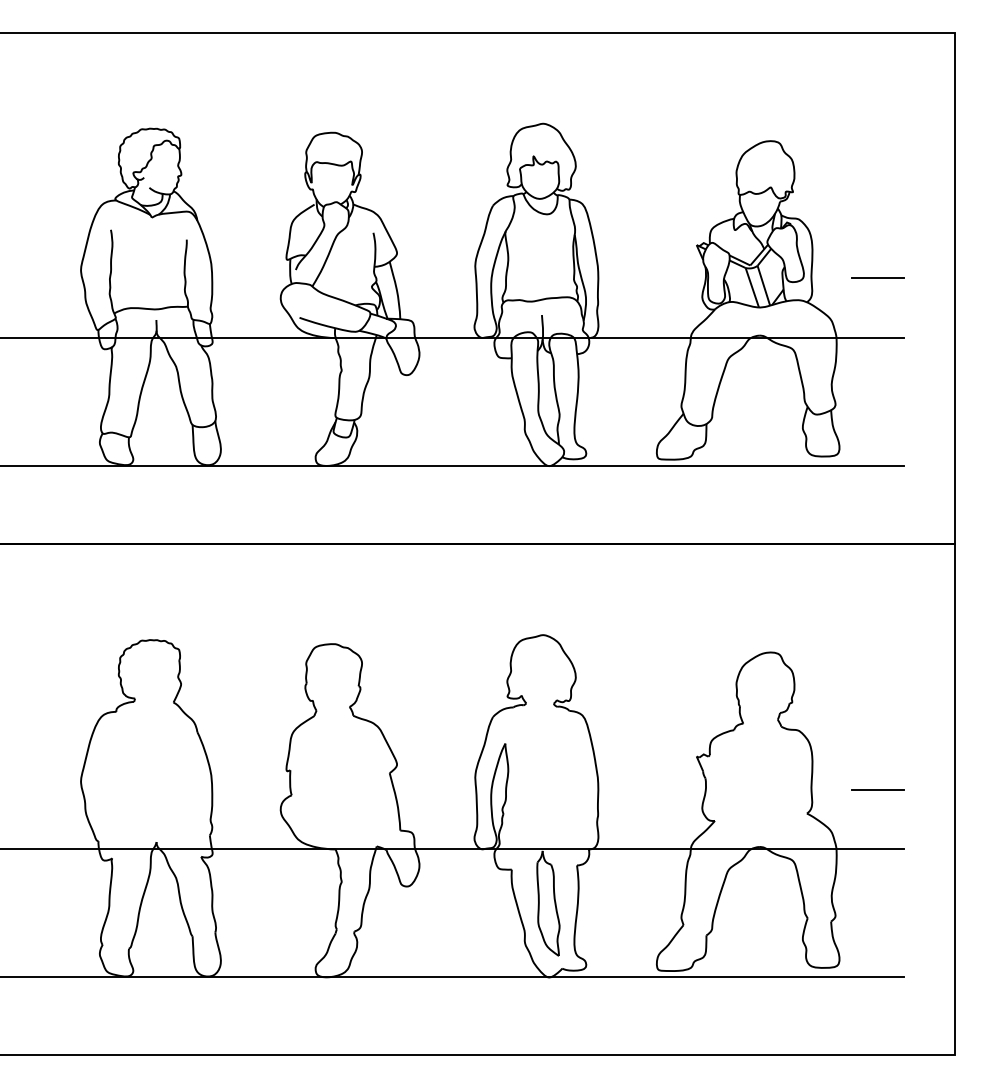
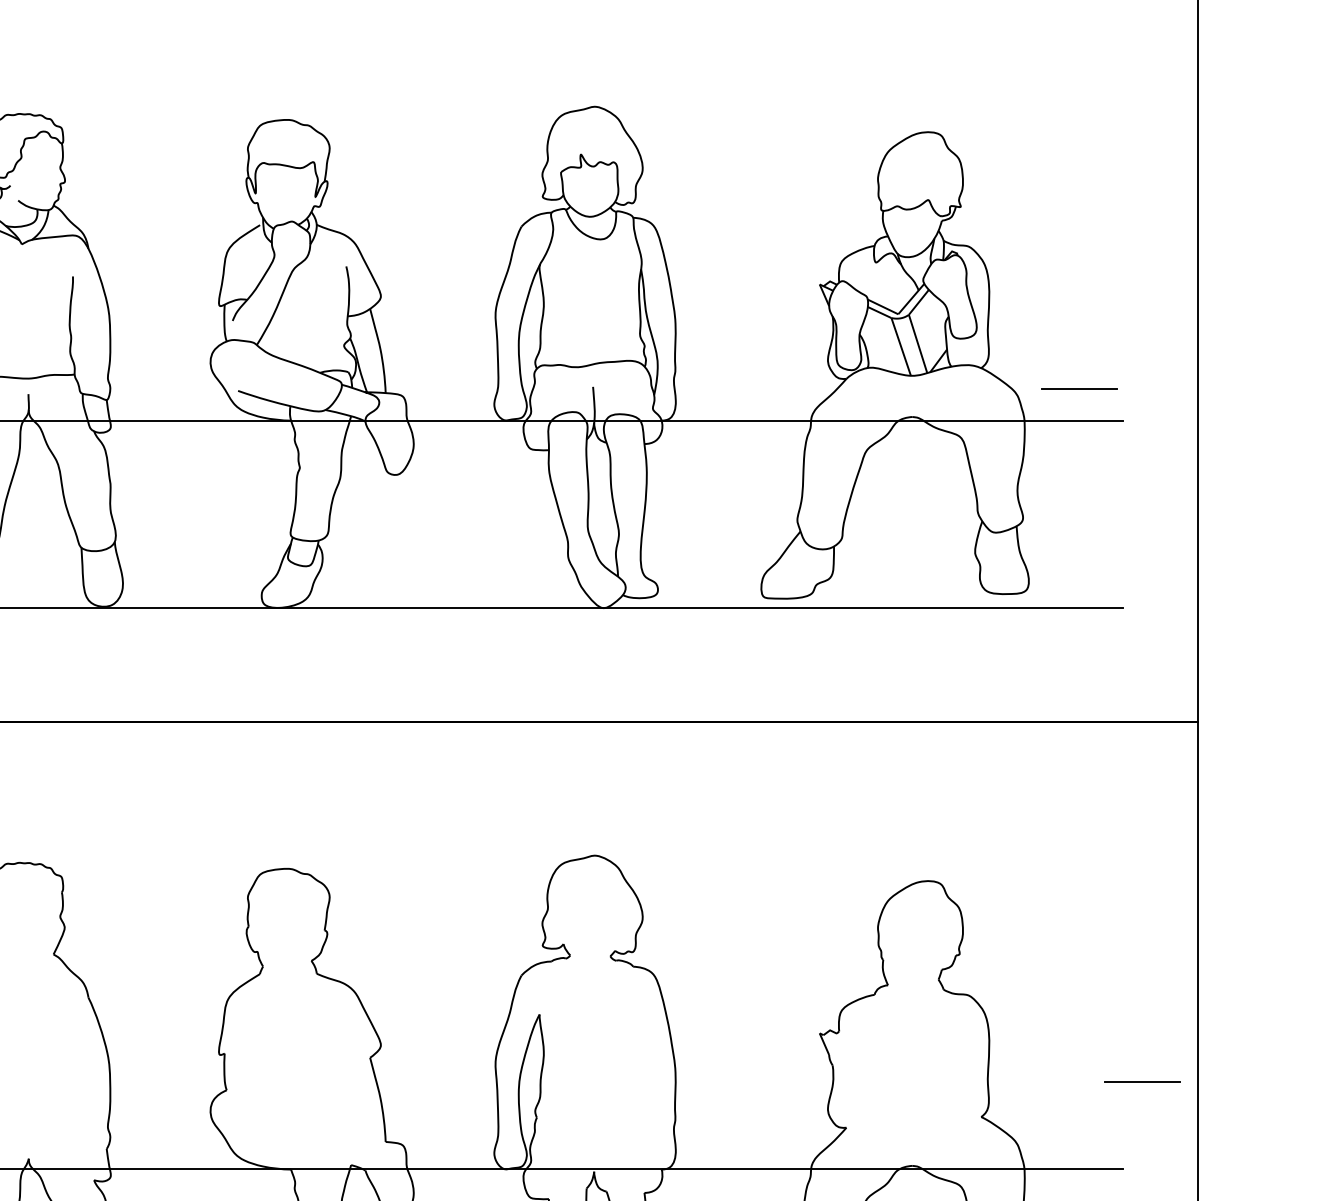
line: (877, 277) -> (1078, 387), moved
line: (877, 789) -> (1141, 1081), moved

